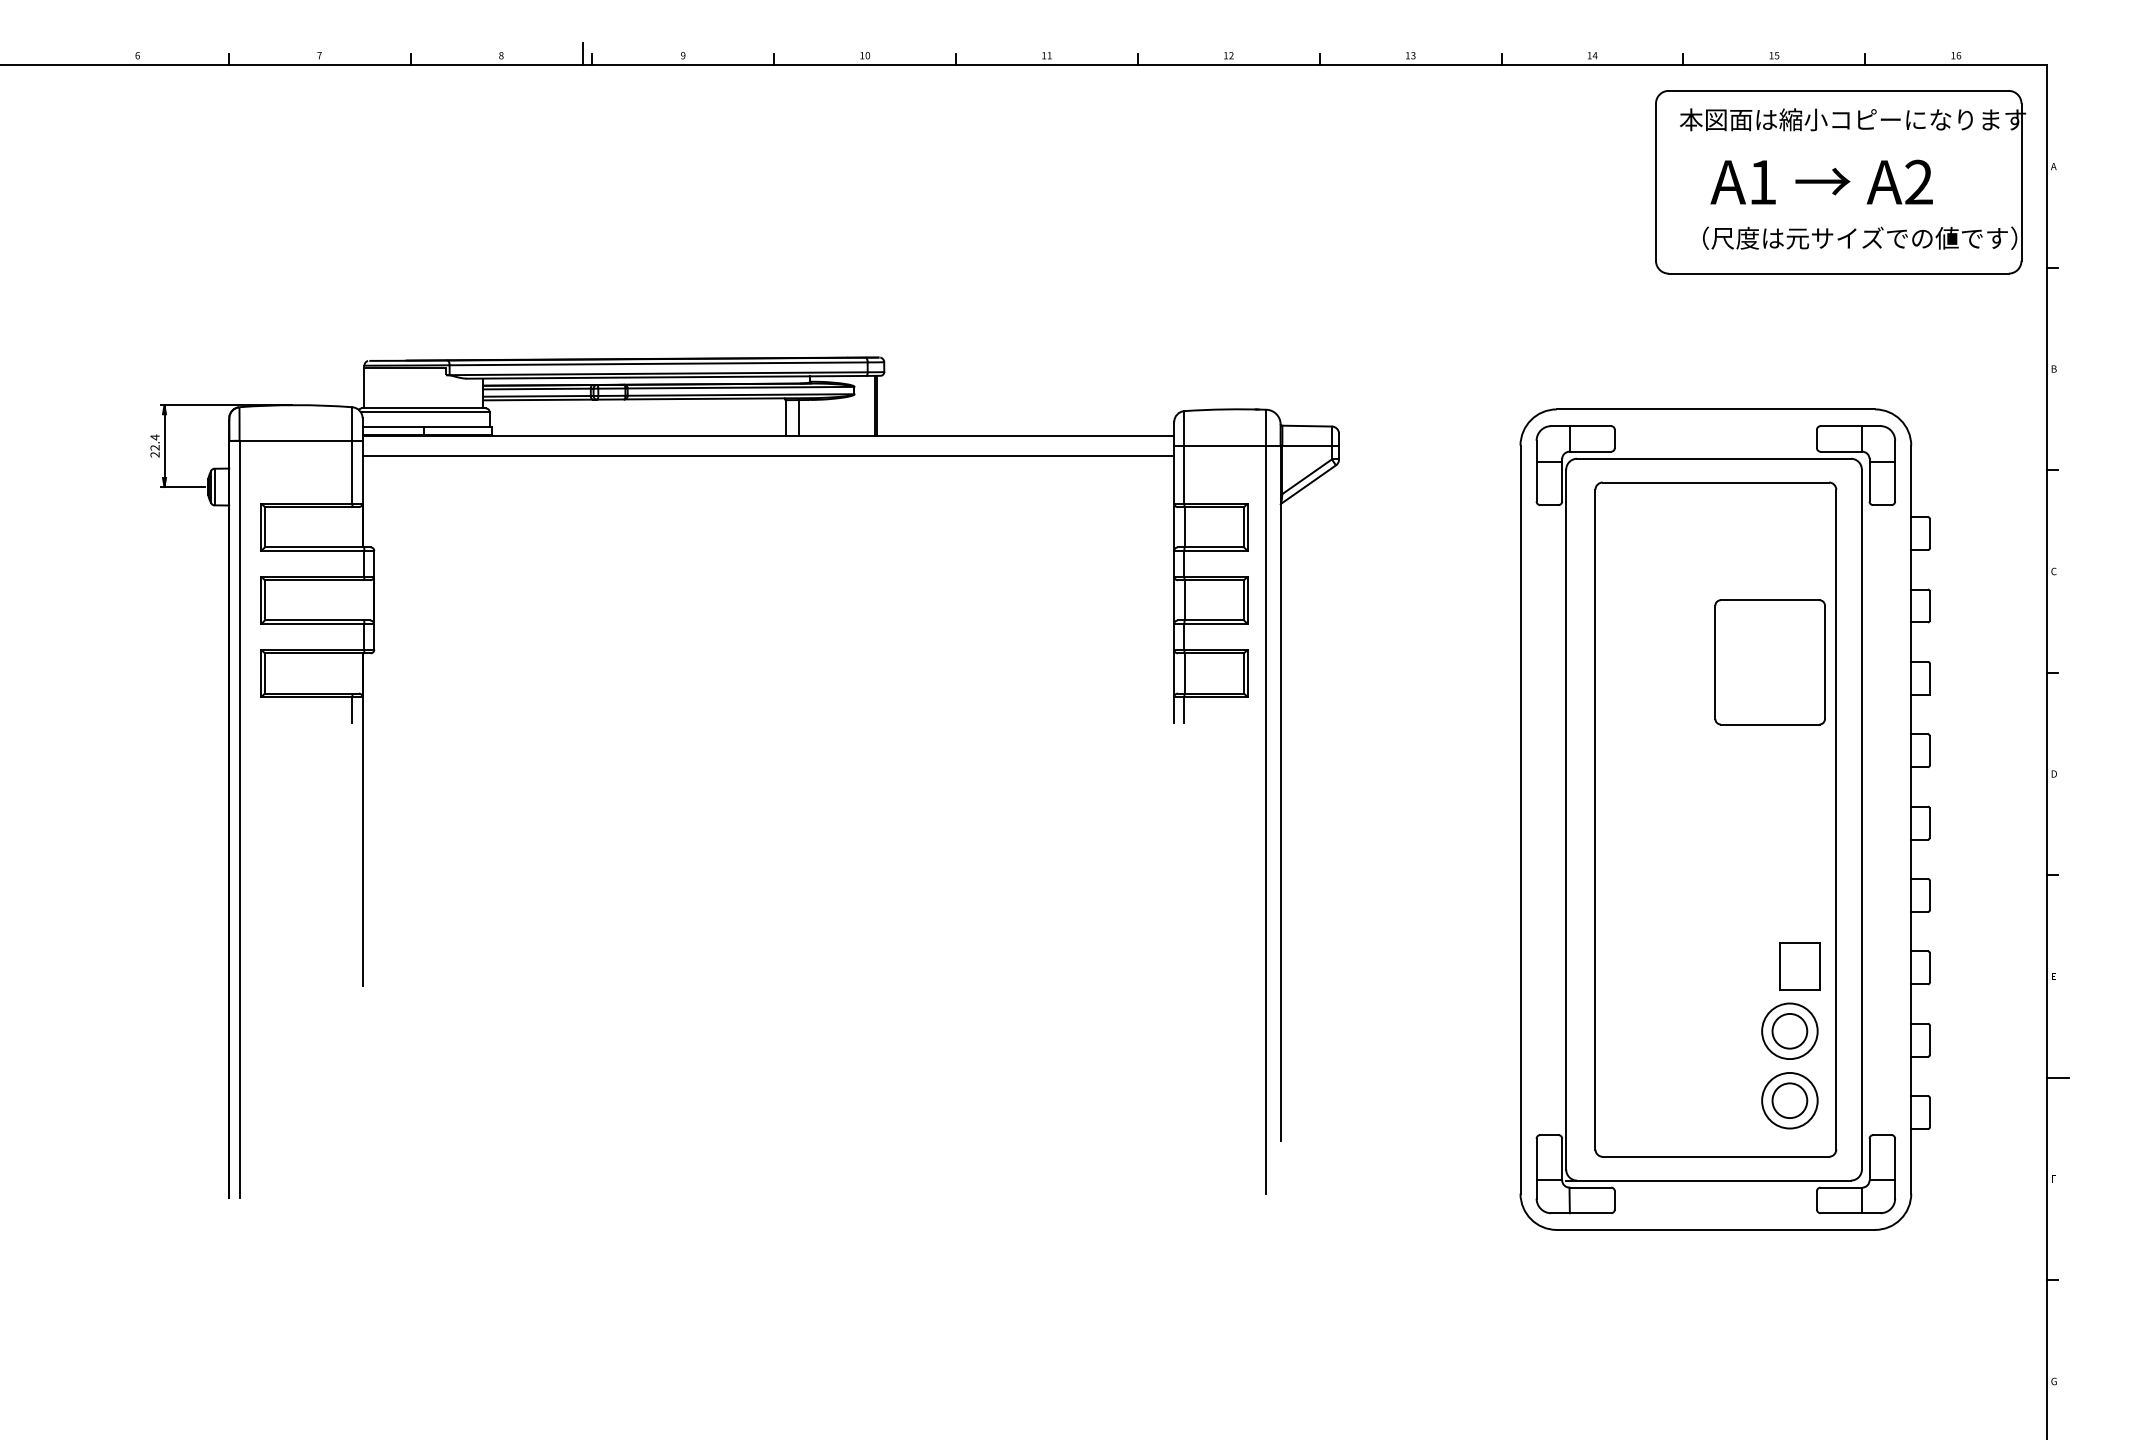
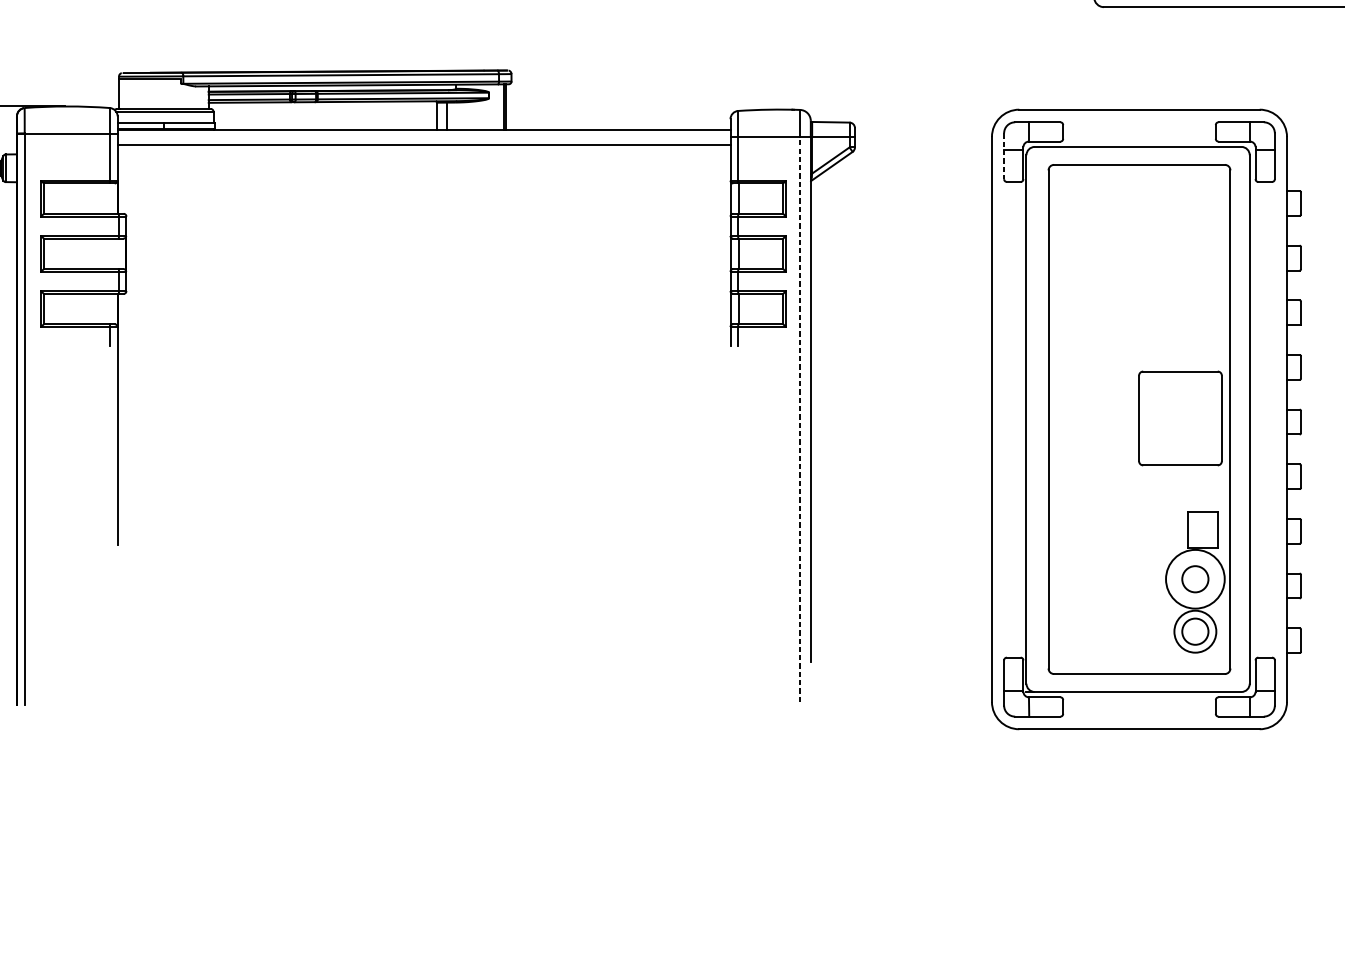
line: (1536, 471) -> (1004, 156), solid -> dashed
part: (1769, 662) -> (1179, 418), moved
line: (1266, 819) -> (800, 419), solid -> dashed
circle: (1789, 1031) -> (1195, 579), size x1.4

